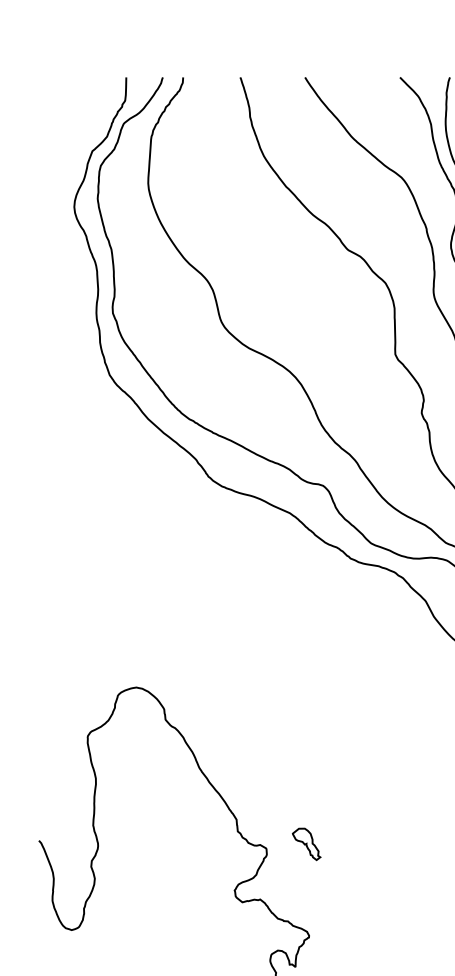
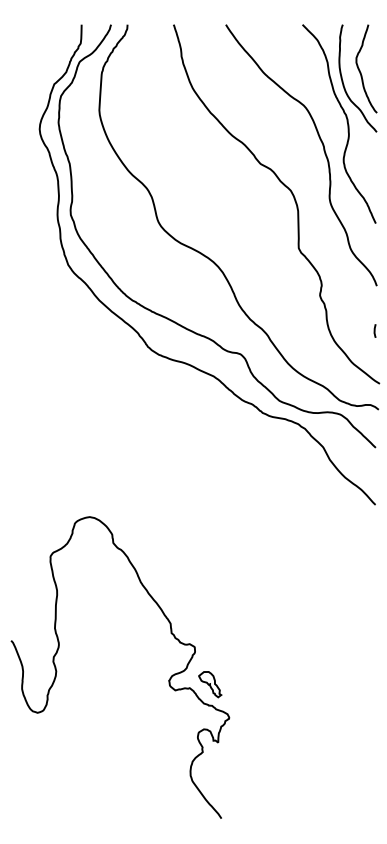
part: (307, 844) -> (210, 684), moved

